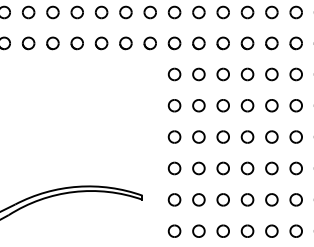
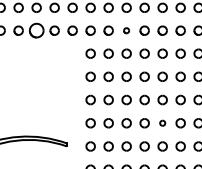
part: (101, 43) -> (36, 30), size x1.6
part: (222, 43) -> (126, 30), size x0.6
part: (271, 168) -> (162, 123), size x0.6

